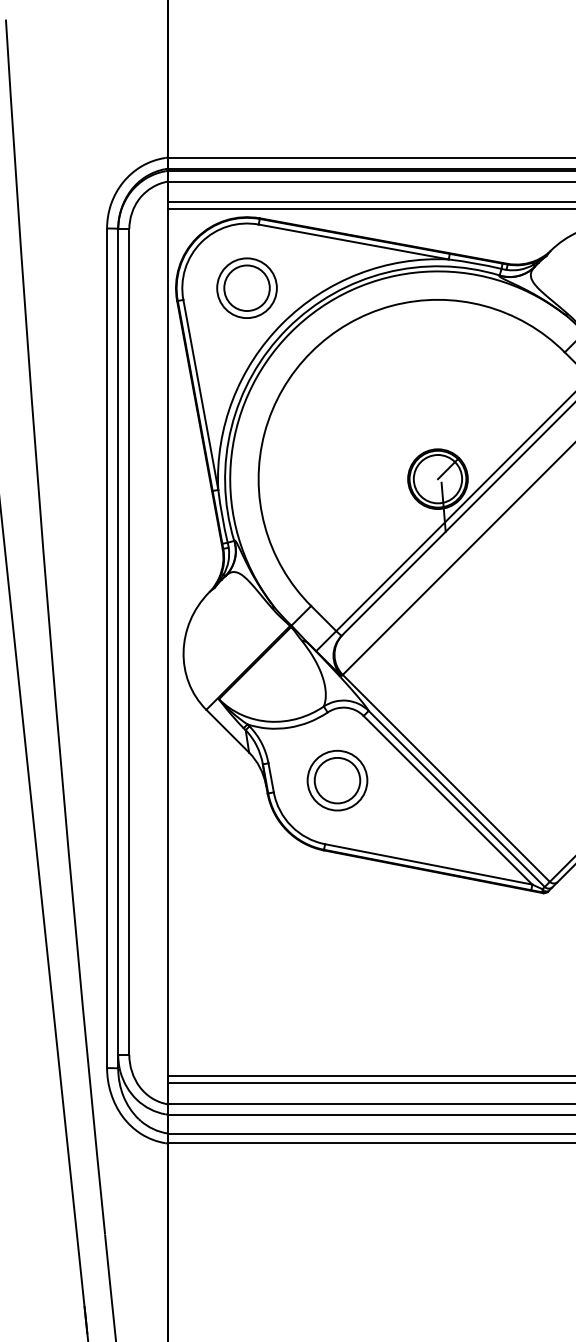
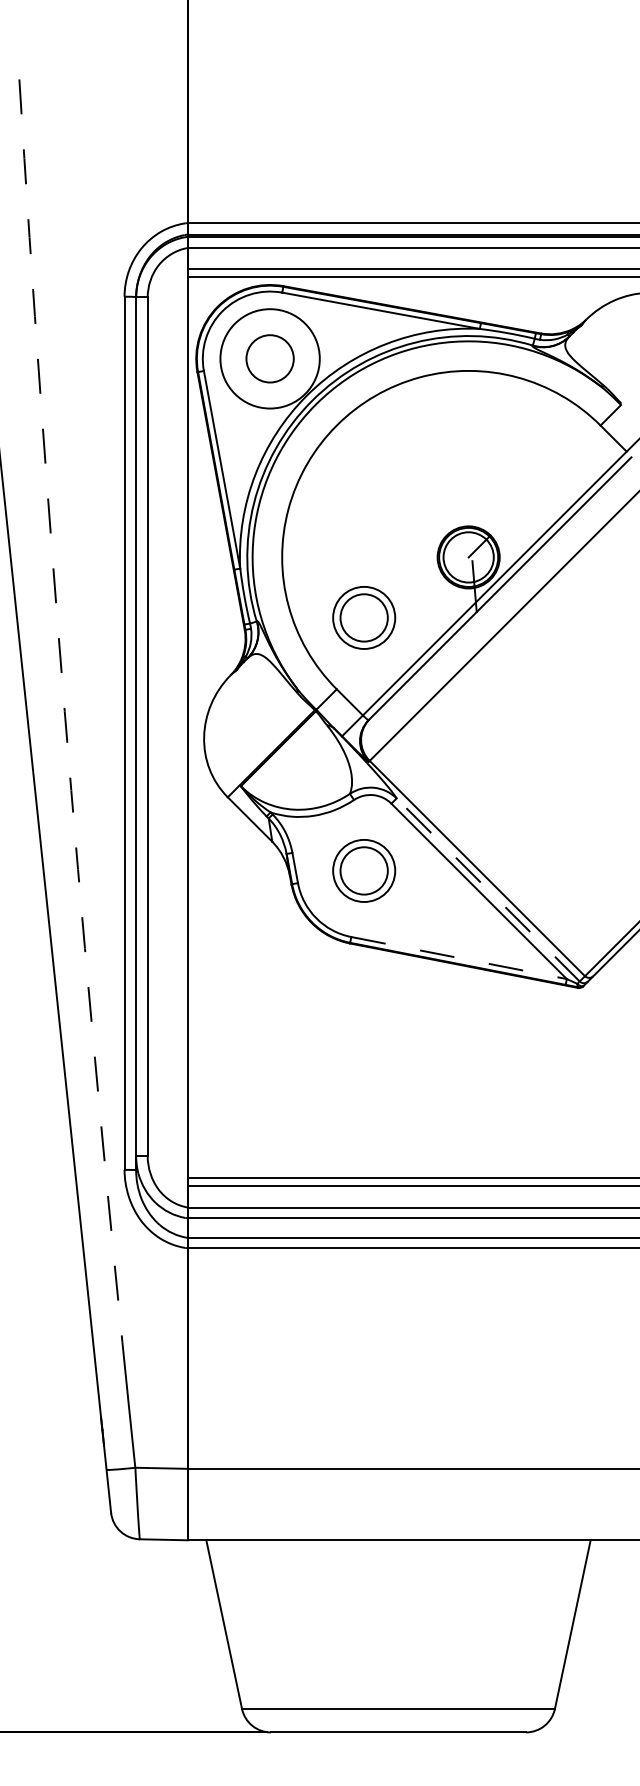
circle: (247, 287) -> (270, 358), size x1.6
part: (337, 536) -> (364, 617), added
arc: (49, 627) -> (64, 711), solid -> dashed
line: (456, 798) -> (487, 889), solid -> dashed
line: (429, 864) -> (459, 958), solid -> dashed

